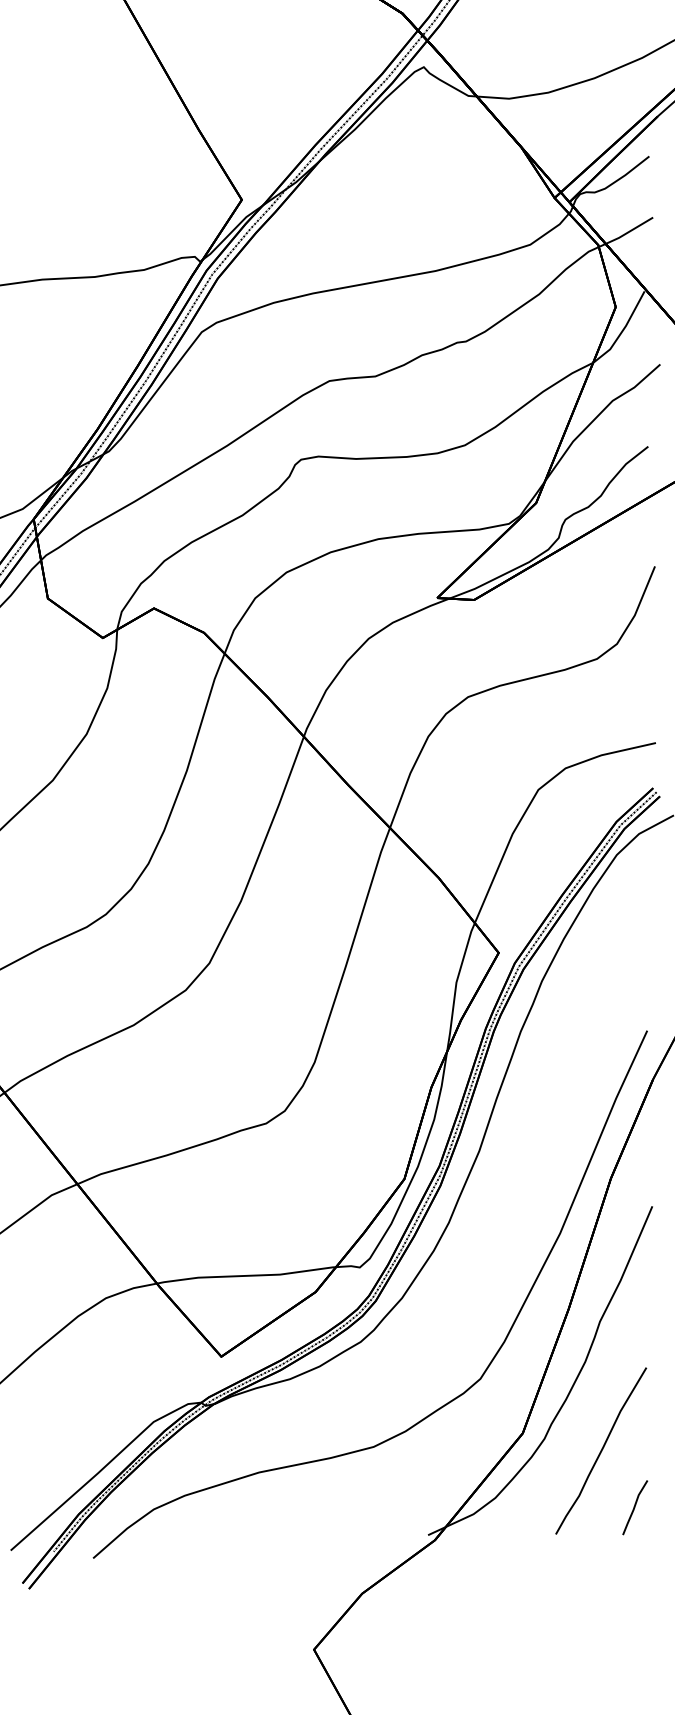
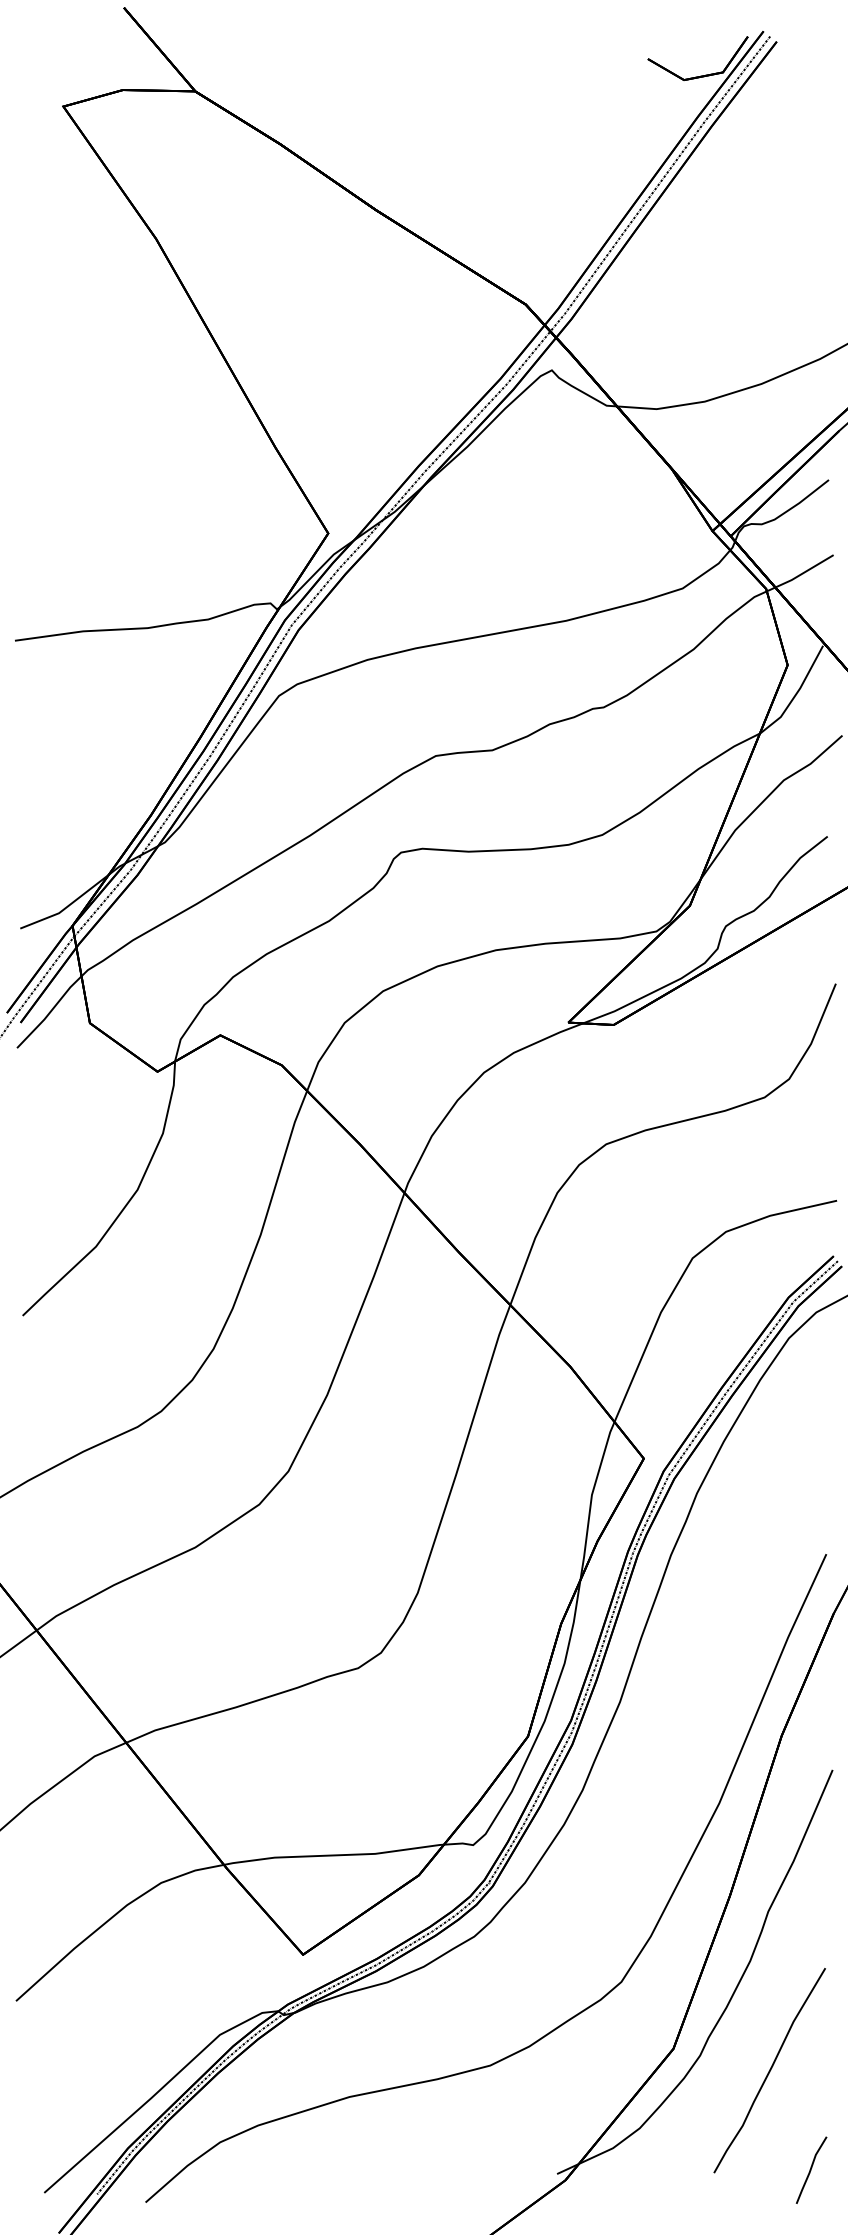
line: (635, 1507) -> (811, 2169), moved

